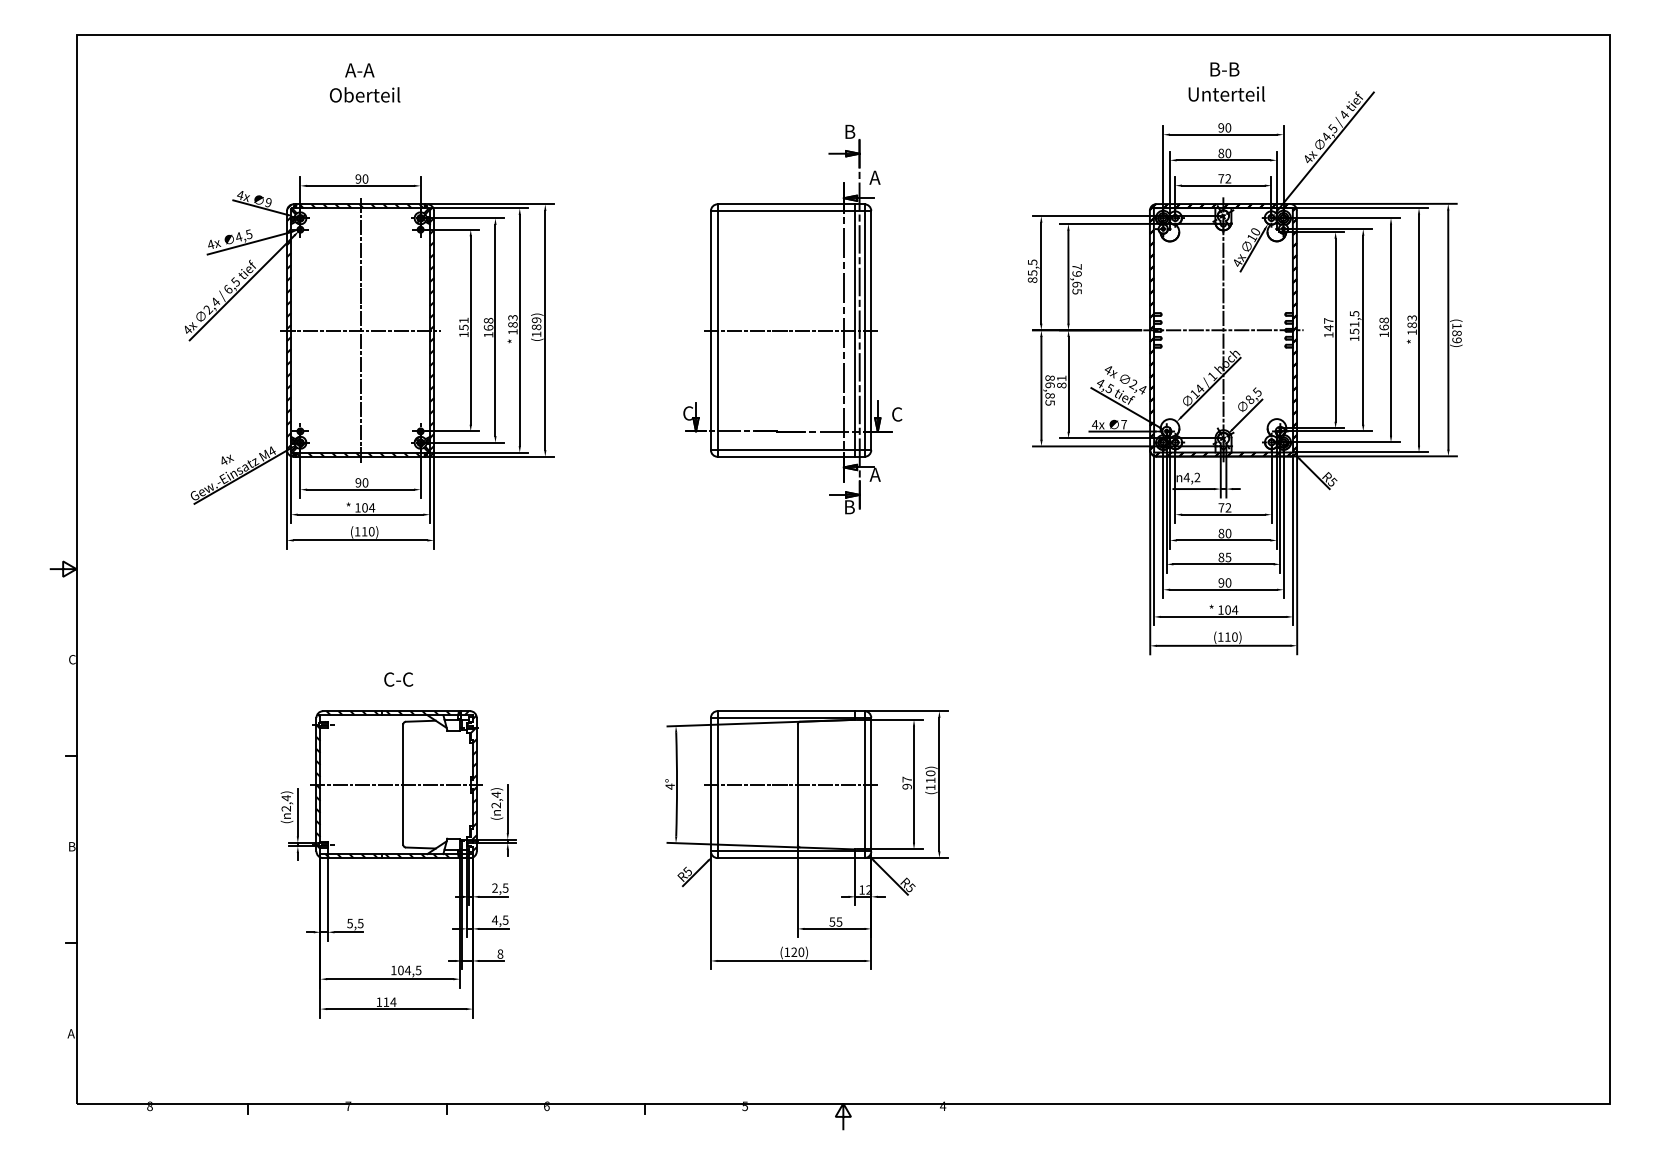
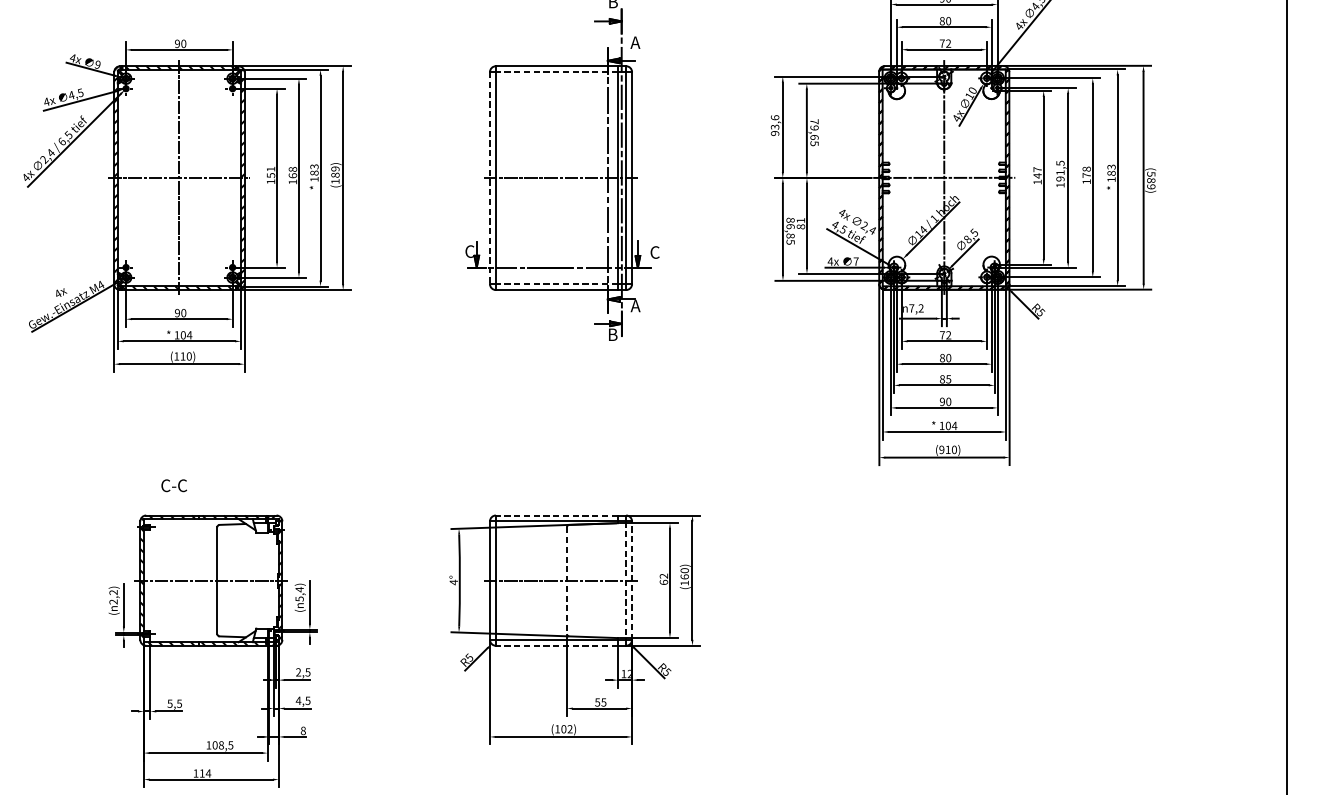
line: (786, 210) -> (556, 71), solid -> dashed
text: (1032, 271) -> (775, 125), 85,5 -> 93,6
text: (1456, 326) -> (1150, 174), (189) -> (589)
text: (1383, 327) -> (1086, 175), 168 -> 178
line: (710, 330) -> (489, 178), solid -> dashed
text: (1354, 331) -> (1060, 178), 151,5 -> 191,5
line: (786, 450) -> (556, 284), solid -> dashed
text: (1186, 477) -> (911, 308), 4,2 -> 7,2
text: (1220, 636) -> (941, 449), (110) -> (910)
text: (398, 679) -> (174, 485), moved
line: (786, 711) -> (556, 515), solid -> dashed
text: (930, 780) -> (684, 576), (110) -> (160)
text: (906, 782) -> (663, 578), 97 -> 62
line: (864, 784) -> (626, 580), solid -> dashed
line: (871, 784) -> (632, 580), solid -> dashed
line: (797, 785) -> (566, 581), solid -> dashed
text: (285, 798) -> (112, 592), 2,4) -> 2,2)
text: (496, 805) -> (299, 599), 2,4) -> 5,4)
line: (786, 858) -> (556, 646), solid -> dashed
text: (797, 952) -> (566, 729), (120) -> (102)
text: (407, 970) -> (221, 745), 104,5 -> 108,5

